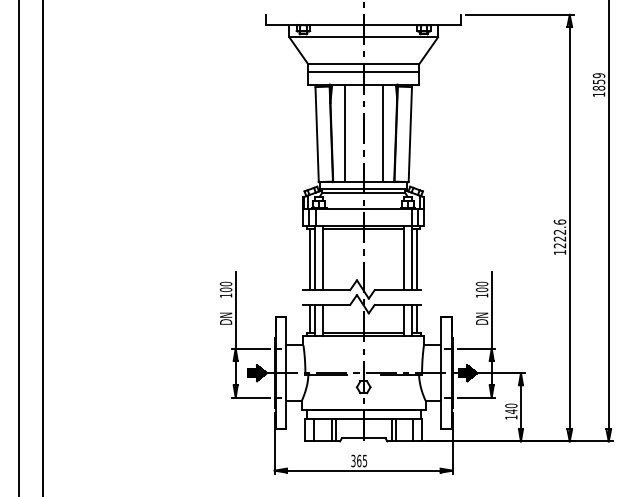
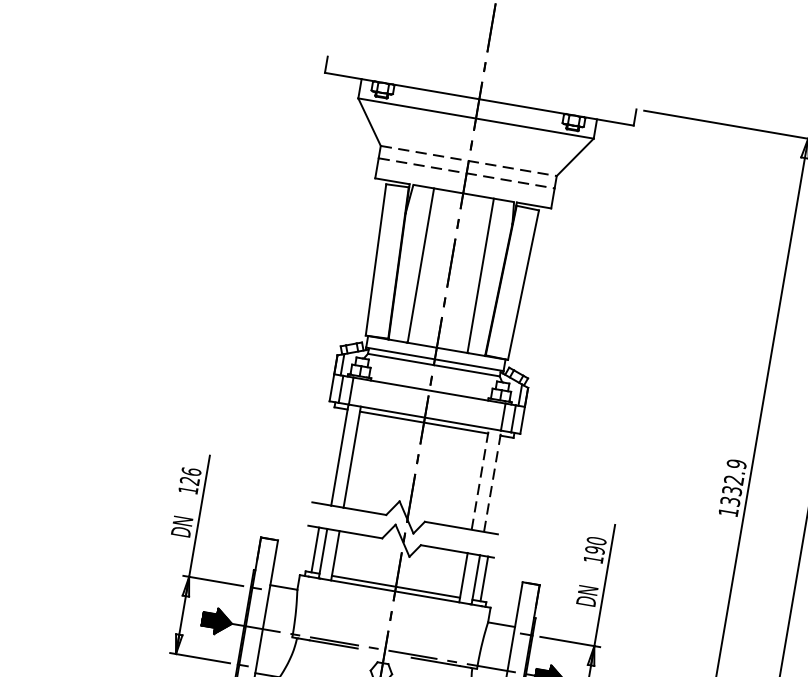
line: (363, 64) -> (468, 161), solid -> dashed
line: (363, 71) -> (466, 172), solid -> dashed
text: (559, 233) -> (732, 482), 1222.6 -> 1332.9
line: (404, 258) -> (480, 479), solid -> dashed
line: (411, 258) -> (491, 481), solid -> dashed
line: (310, 259) -> (331, 455), removed
line: (417, 259) -> (501, 484), removed
text: (226, 286) -> (191, 475), 100 -> 126
text: (482, 289) -> (595, 549), 100 -> 190

